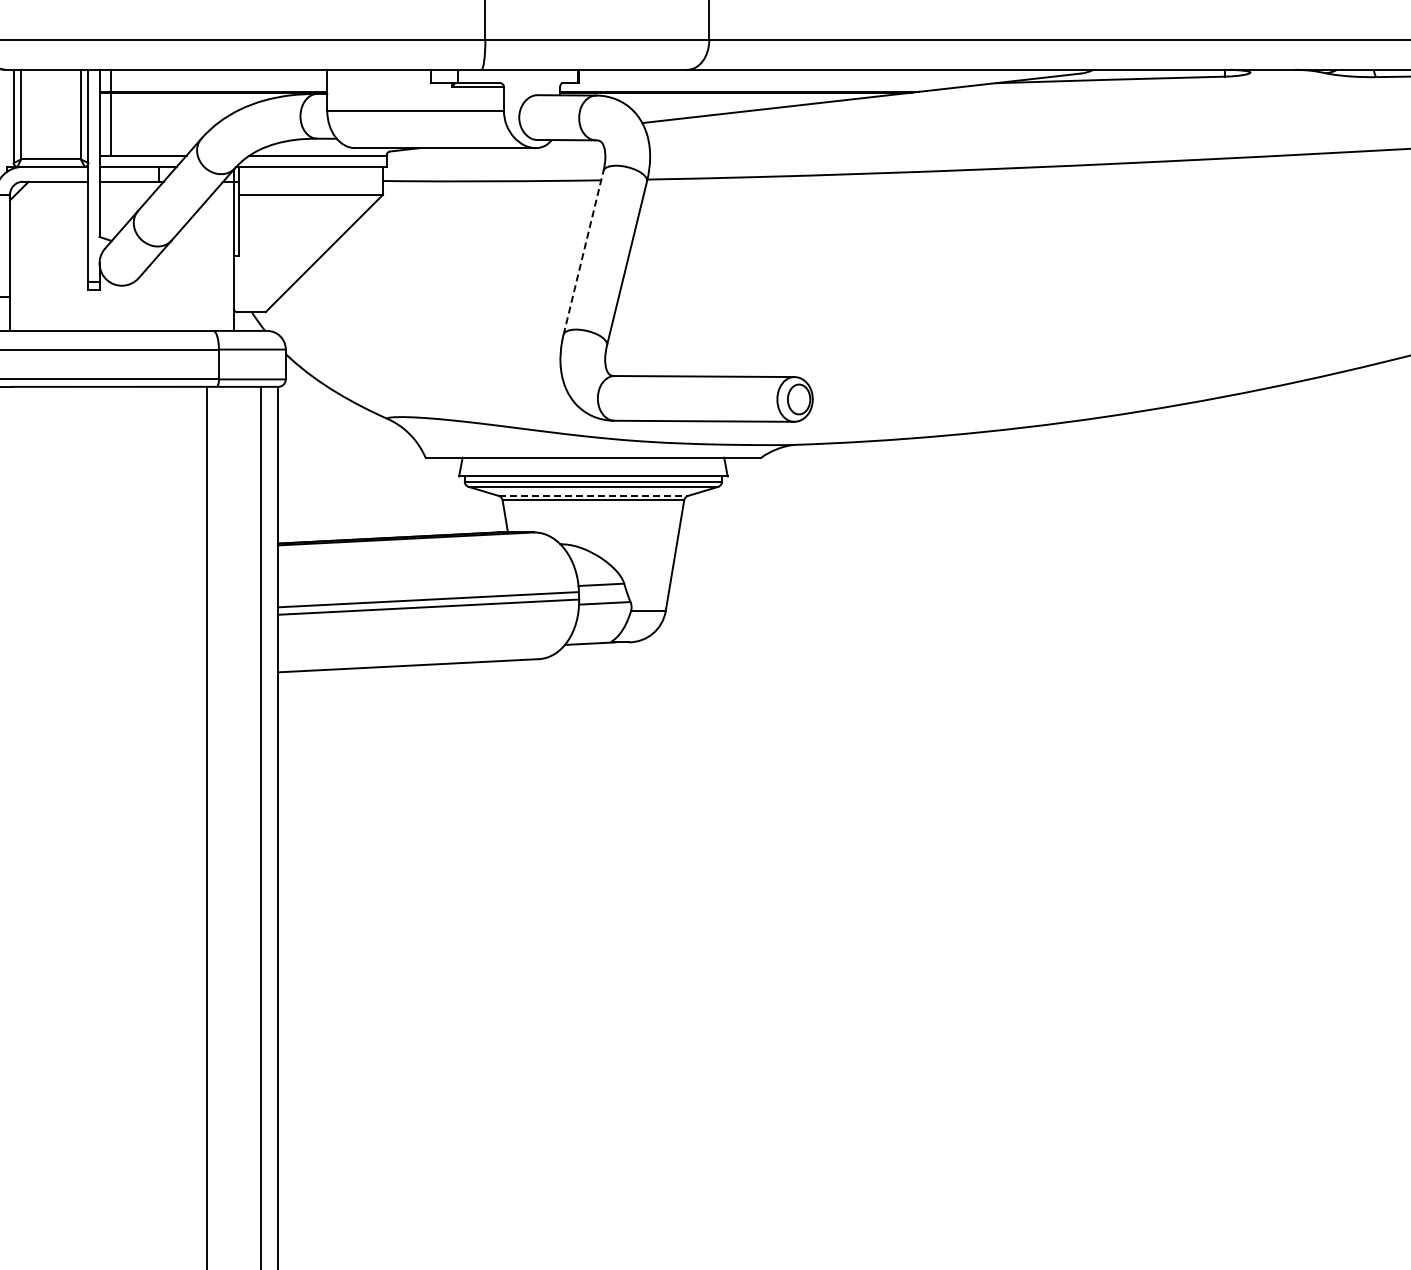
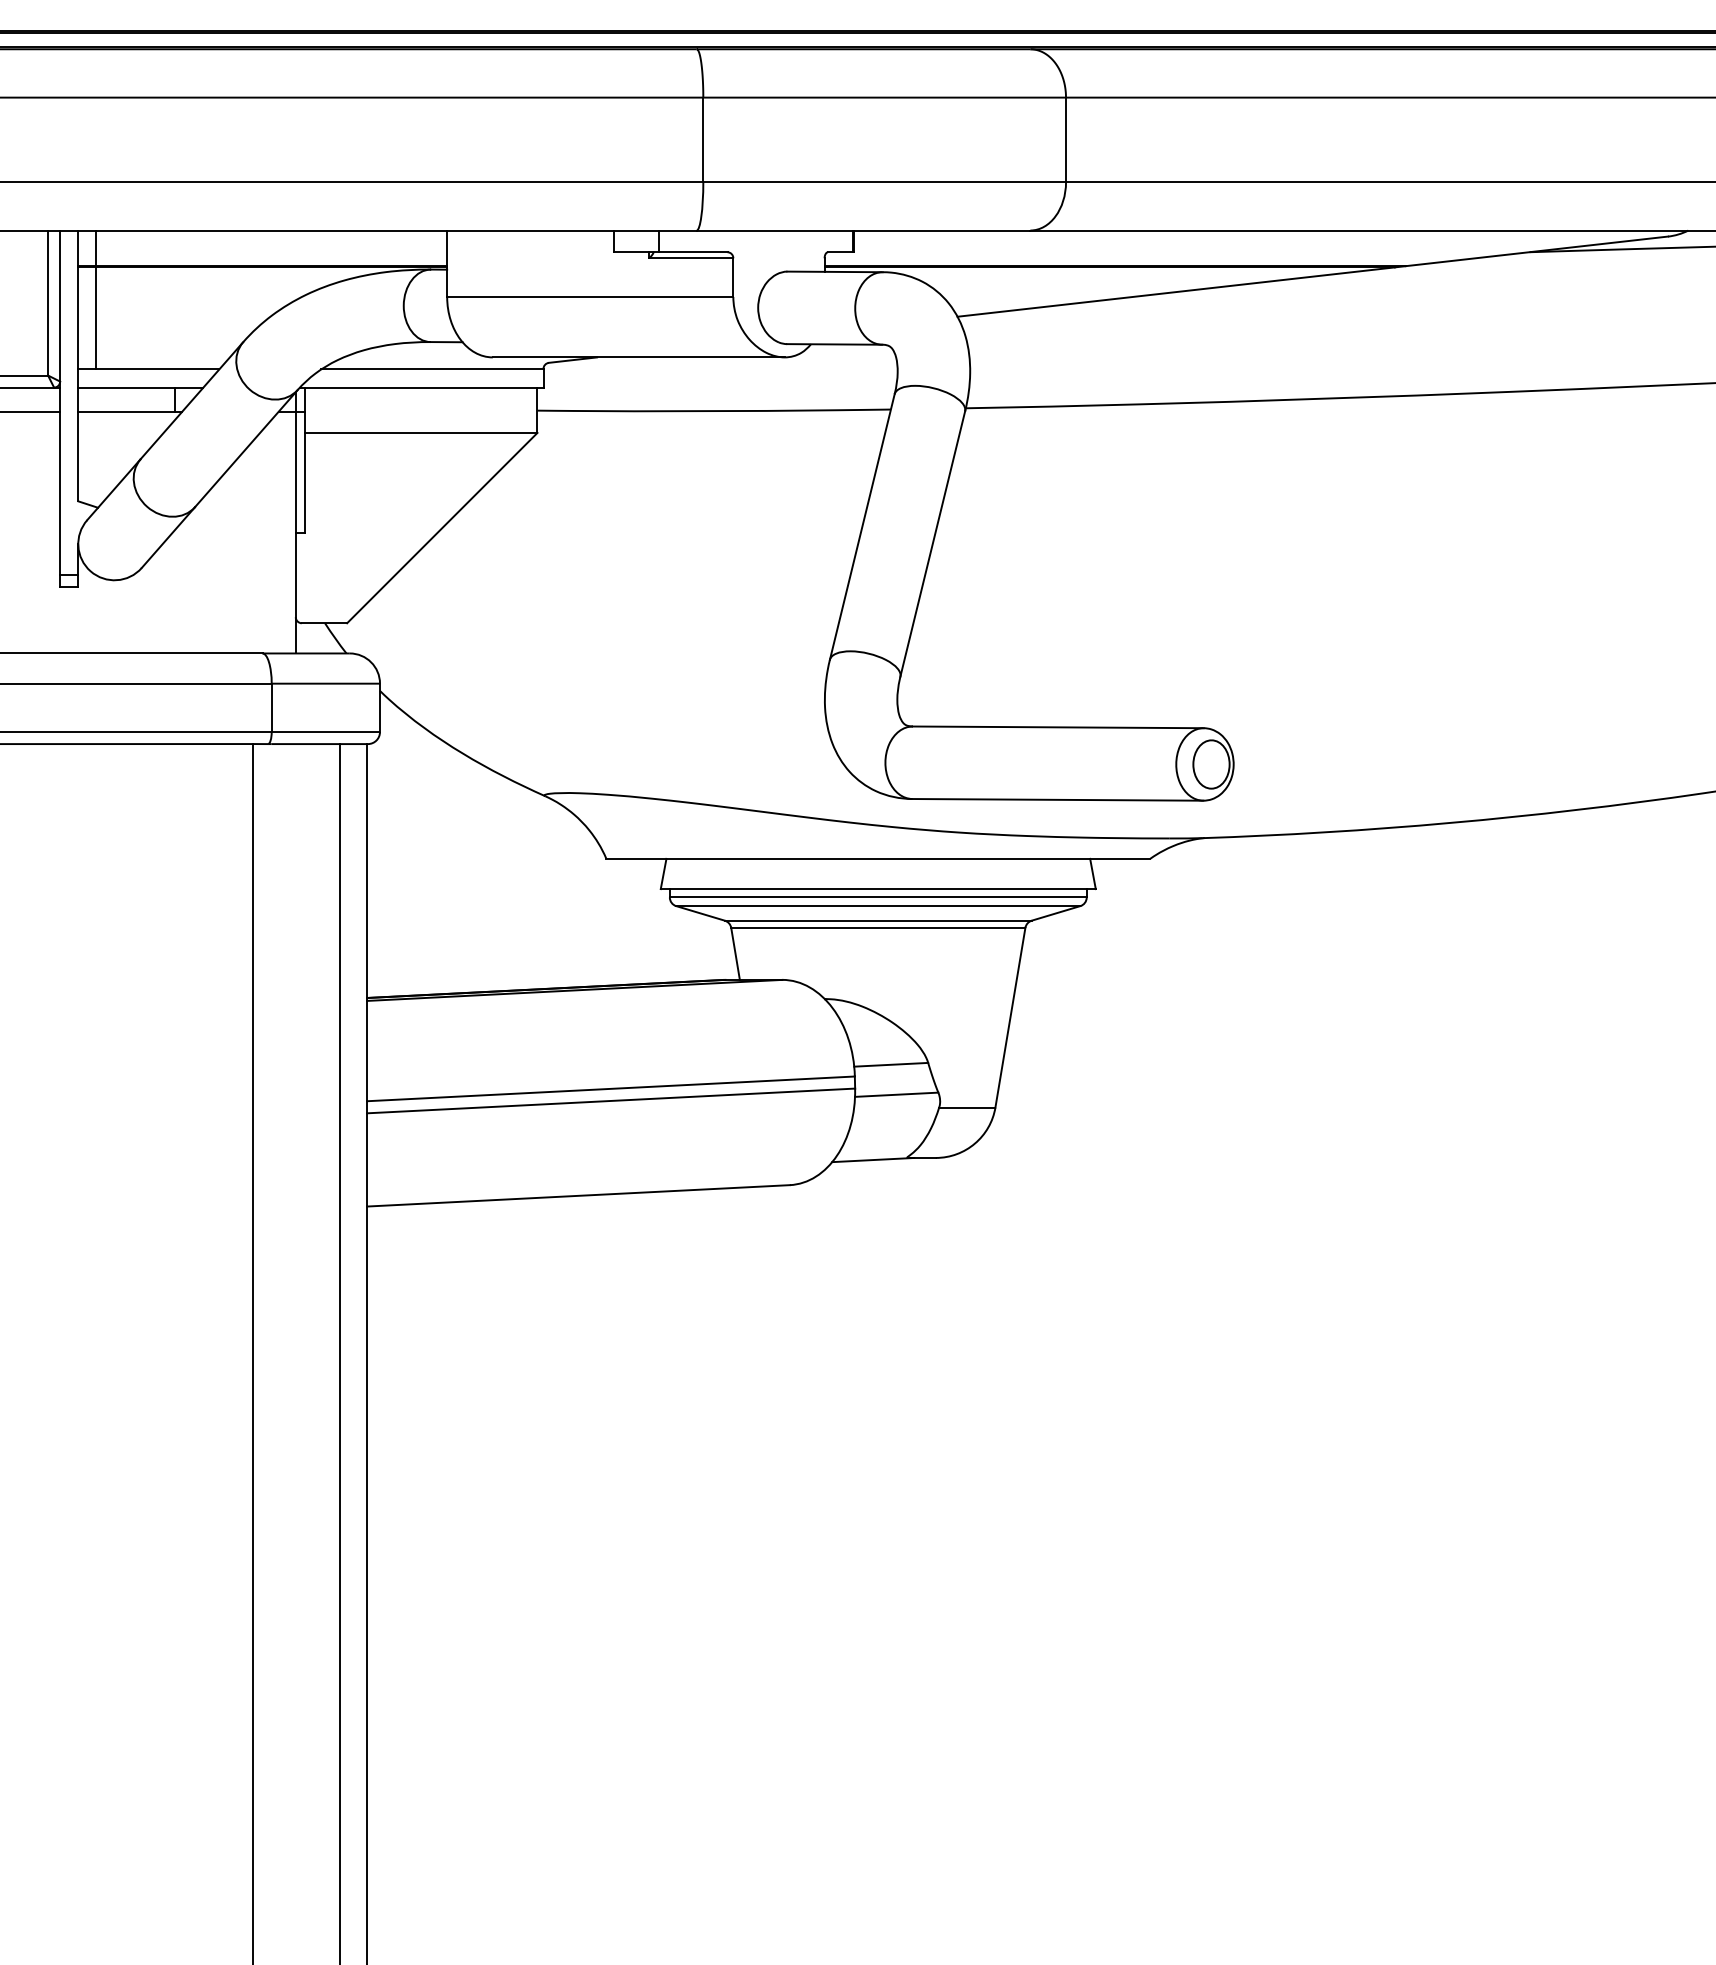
line: (583, 252) -> (862, 526), dashed -> solid
line: (593, 495) -> (878, 920), dashed -> solid

